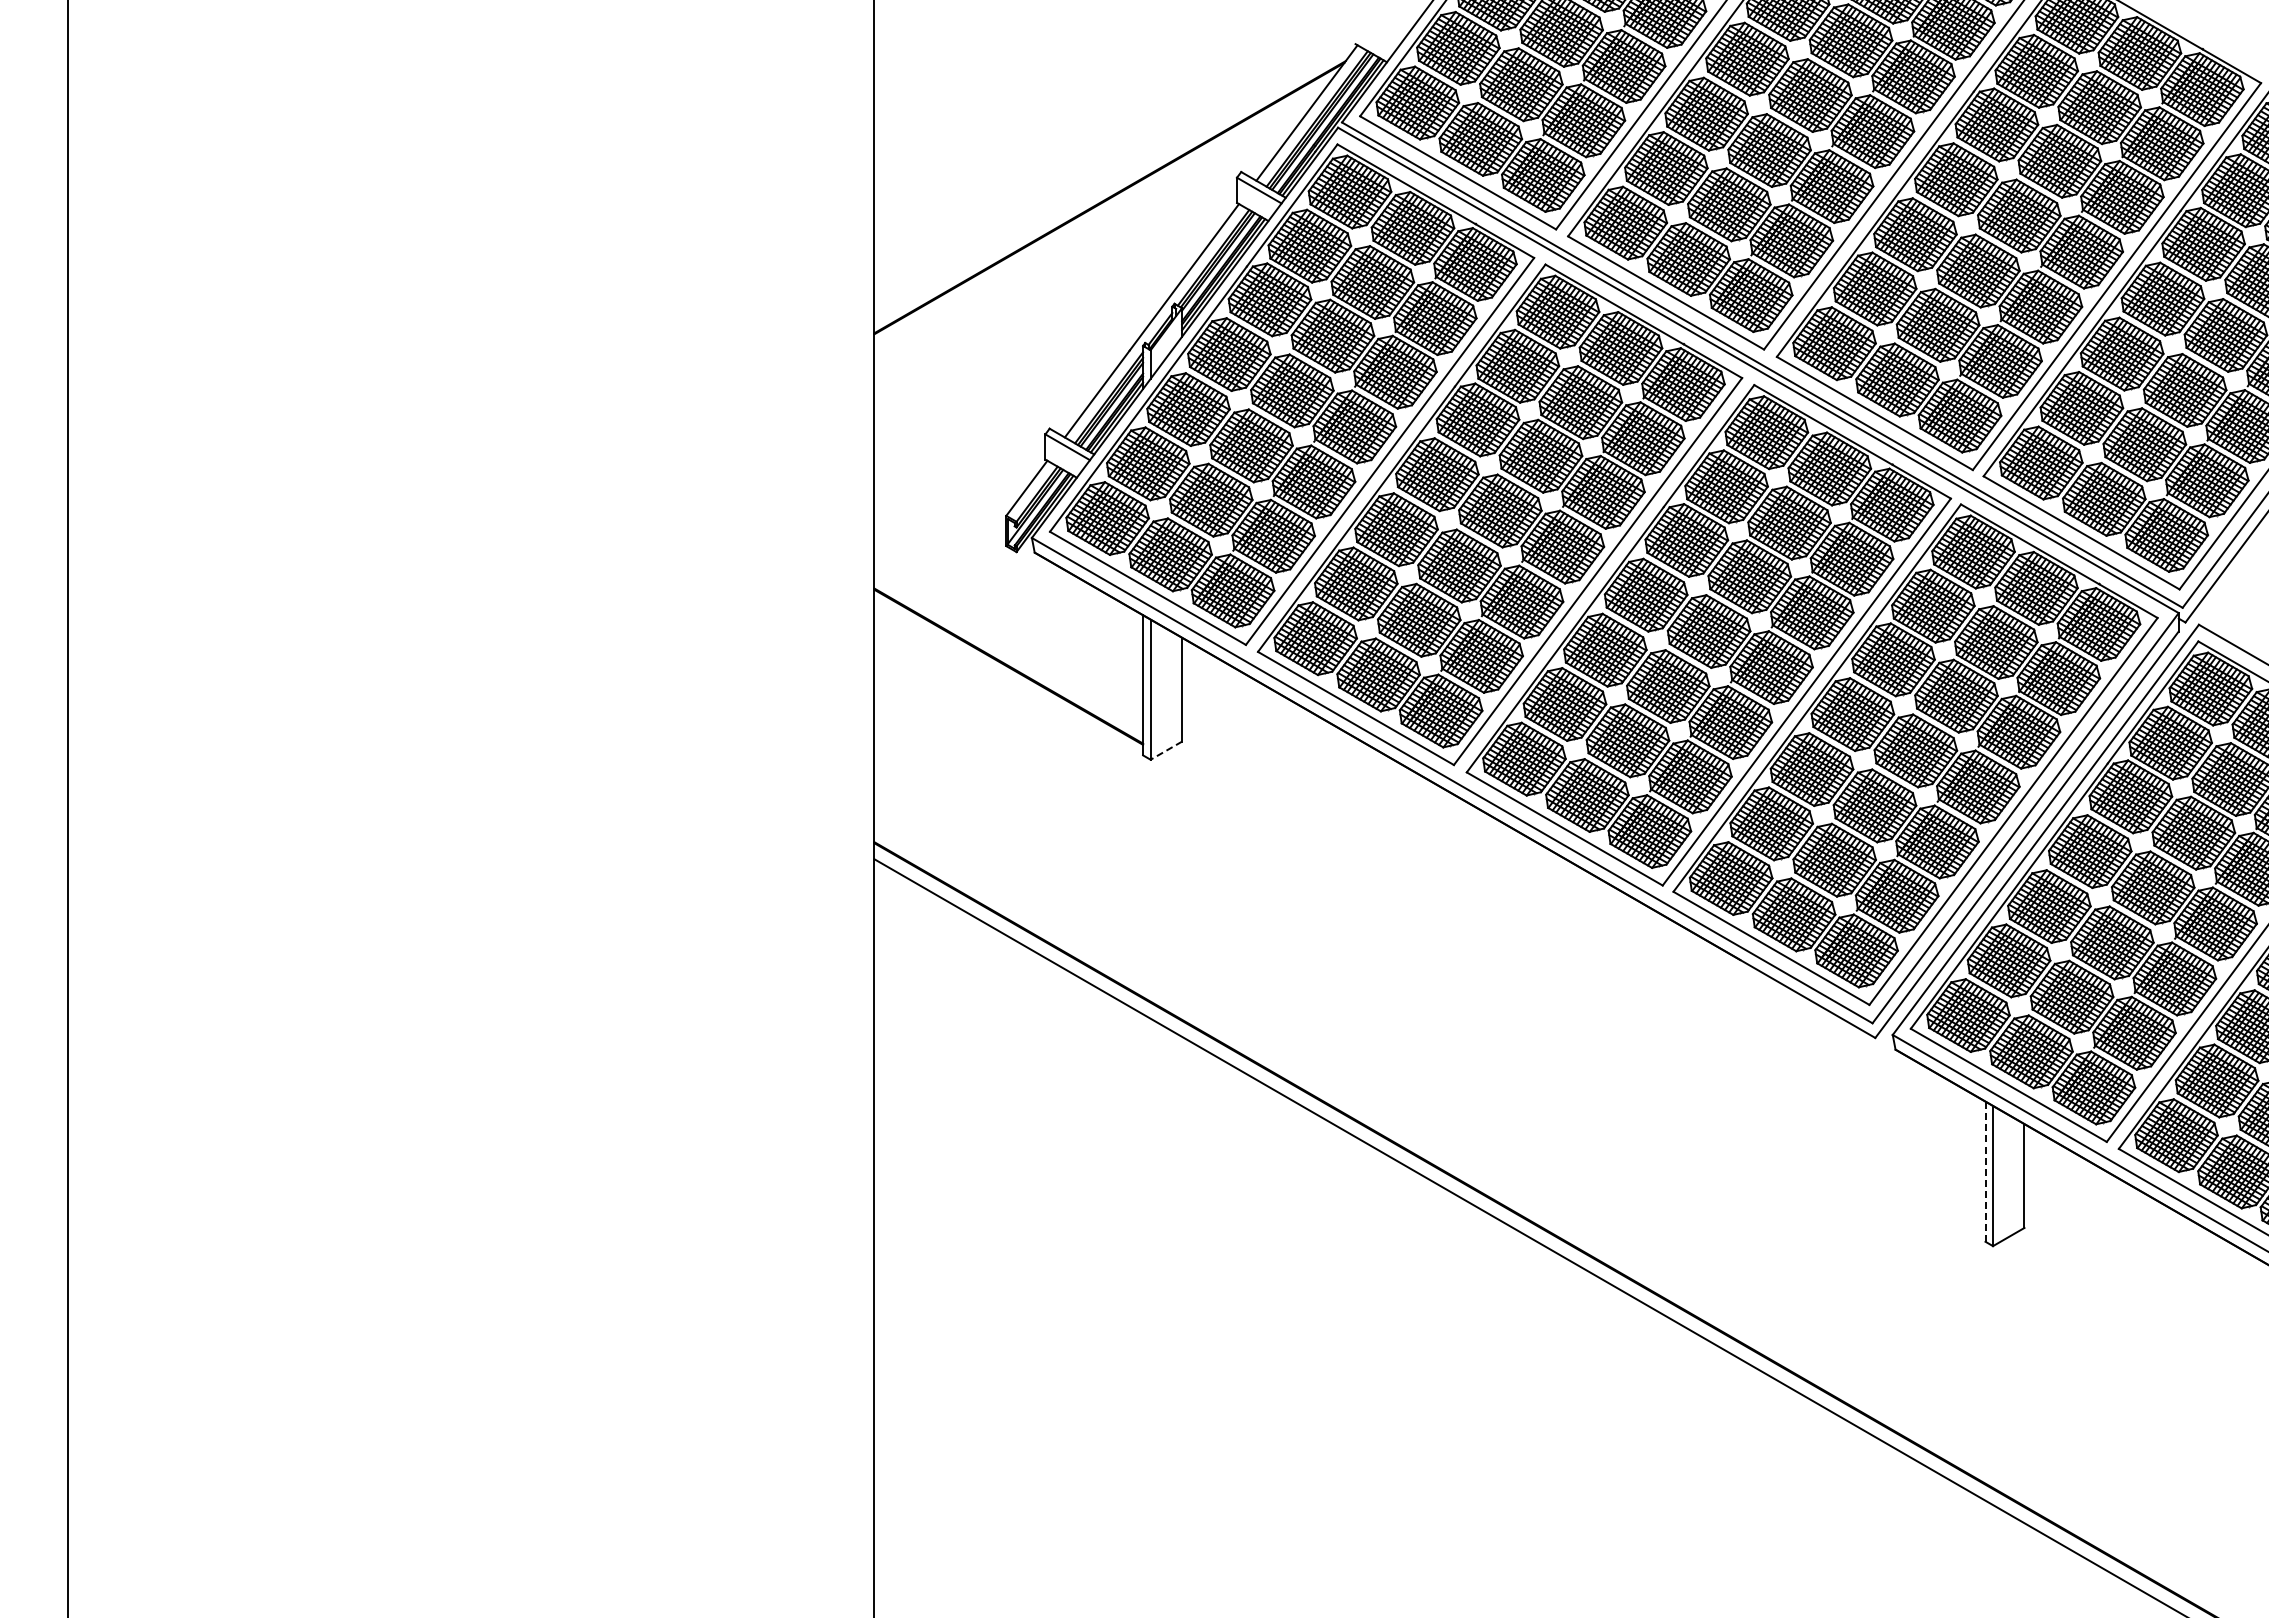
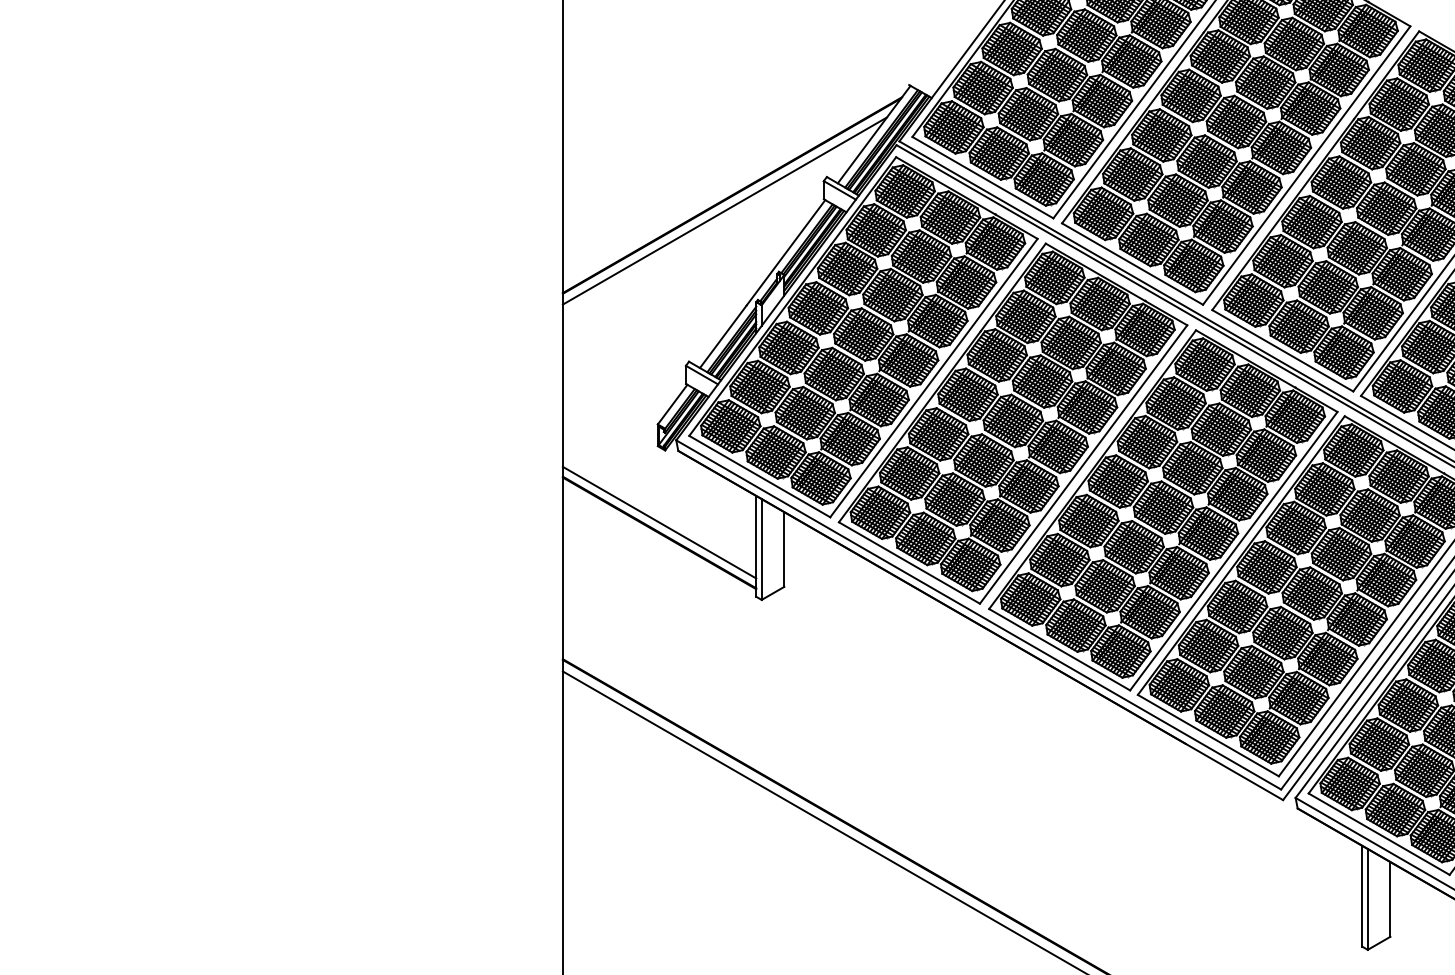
line: (1099, 219) -> (724, 211), added
line: (1008, 651) -> (659, 522), added
line: (1165, 750) -> (772, 593), dashed -> solid
line: (1985, 1171) -> (1362, 896), dashed -> solid

